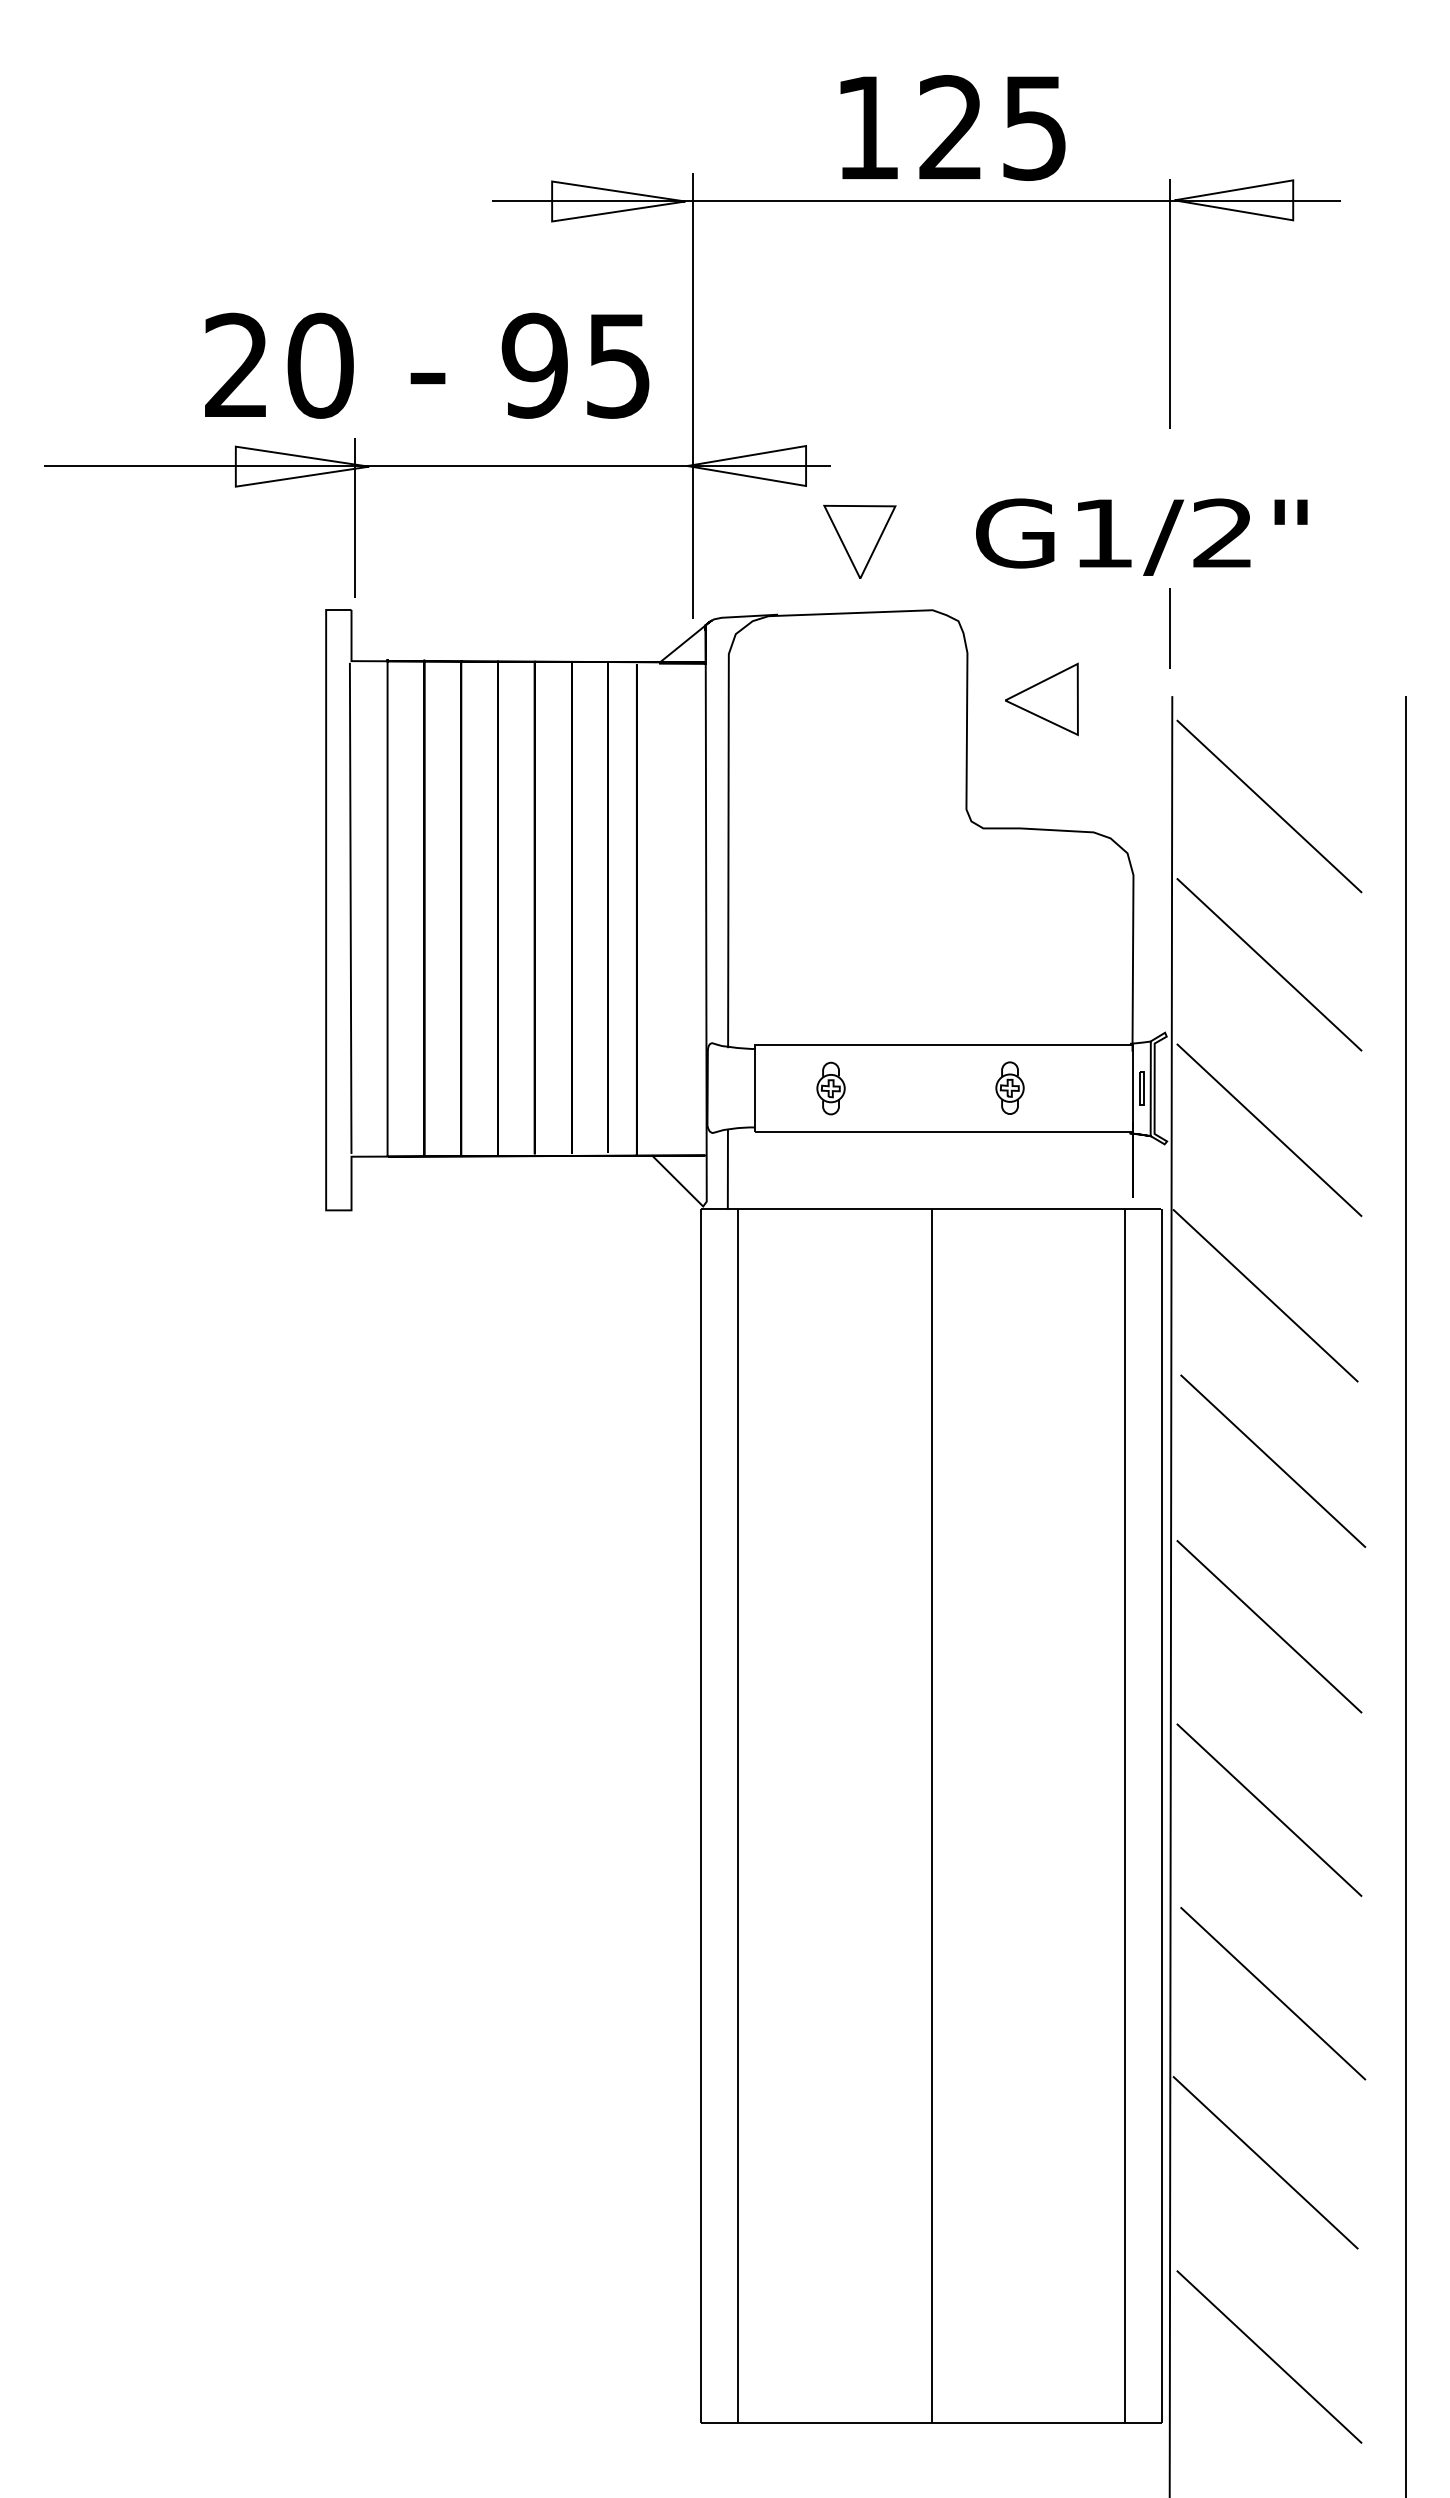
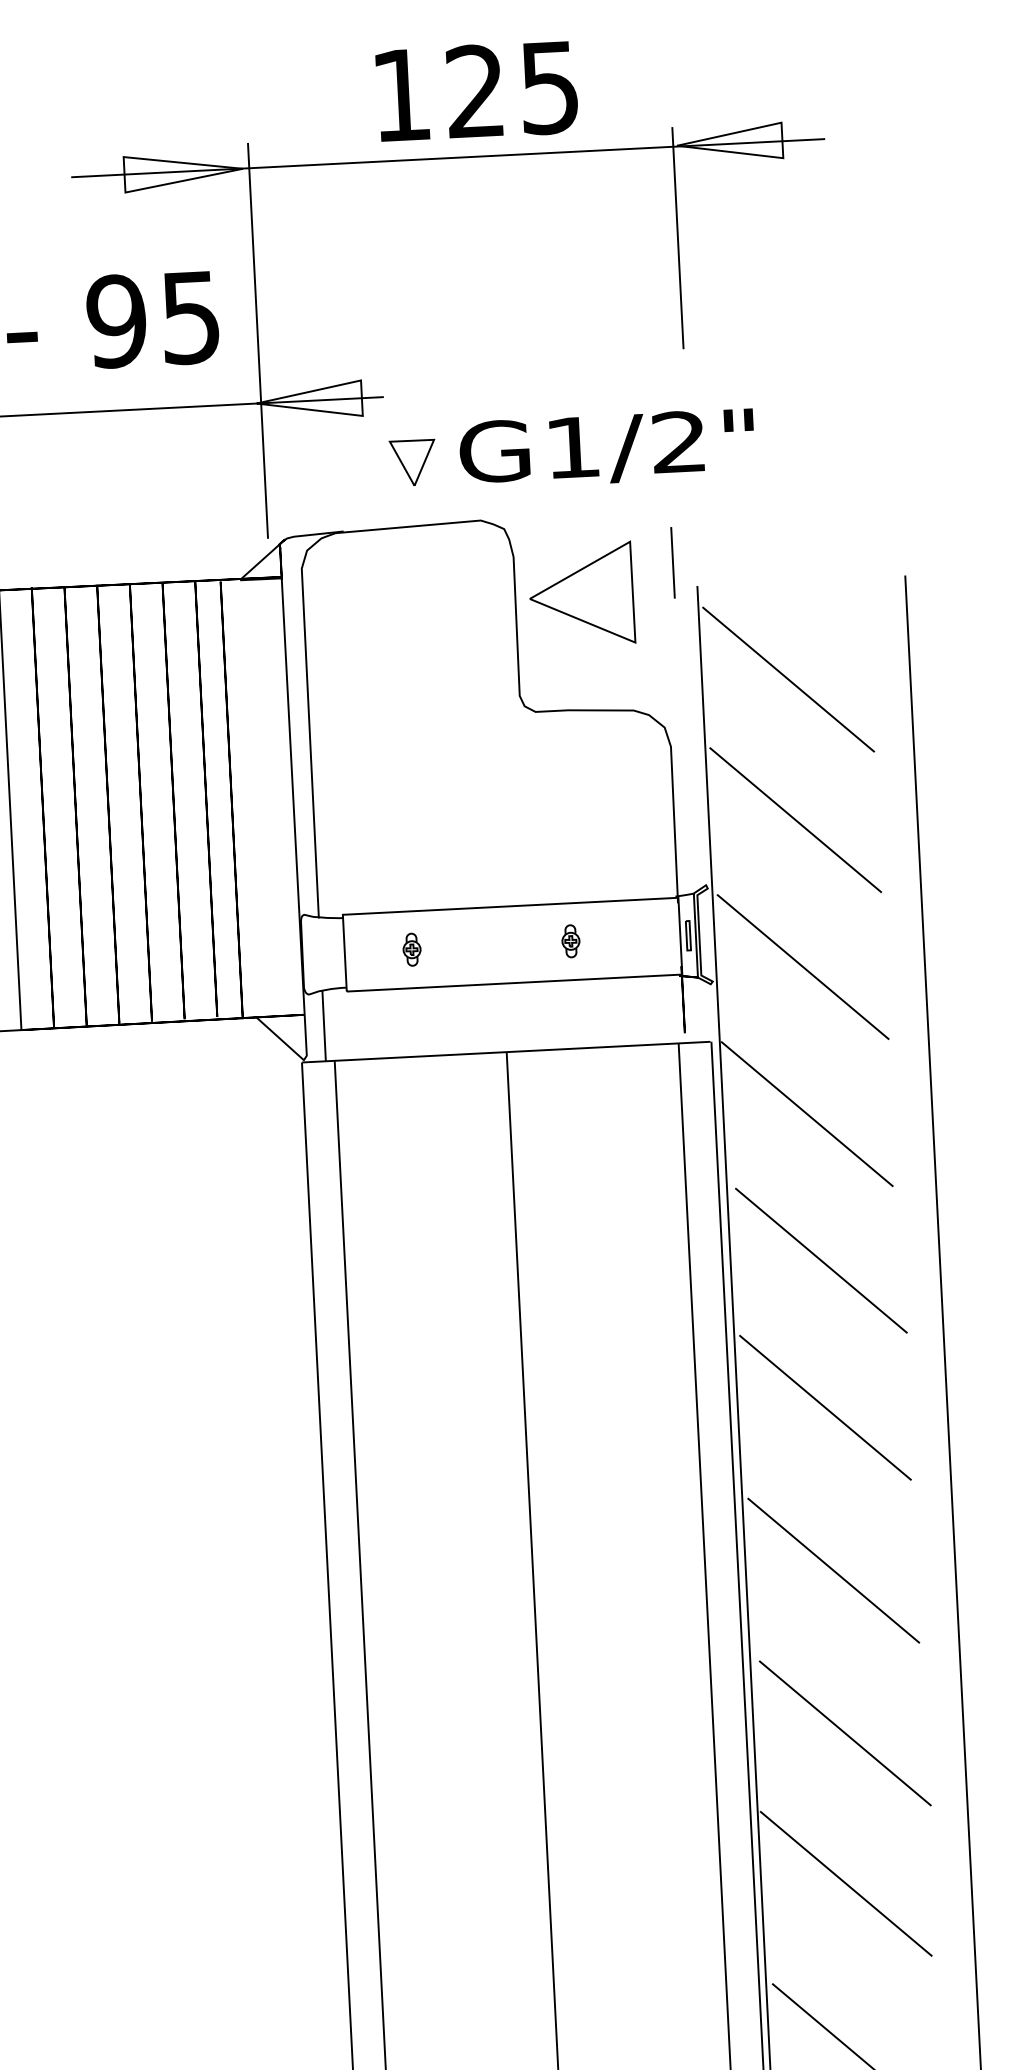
text: (1141, 536) -> (606, 448), moved
part: (859, 541) -> (412, 462), size x0.7
line: (1169, 628) -> (672, 562), moved
part: (1041, 699) -> (581, 594), size x1.6
part: (1009, 1087) -> (570, 940), size x0.7
part: (830, 1088) -> (411, 949), size x0.7

